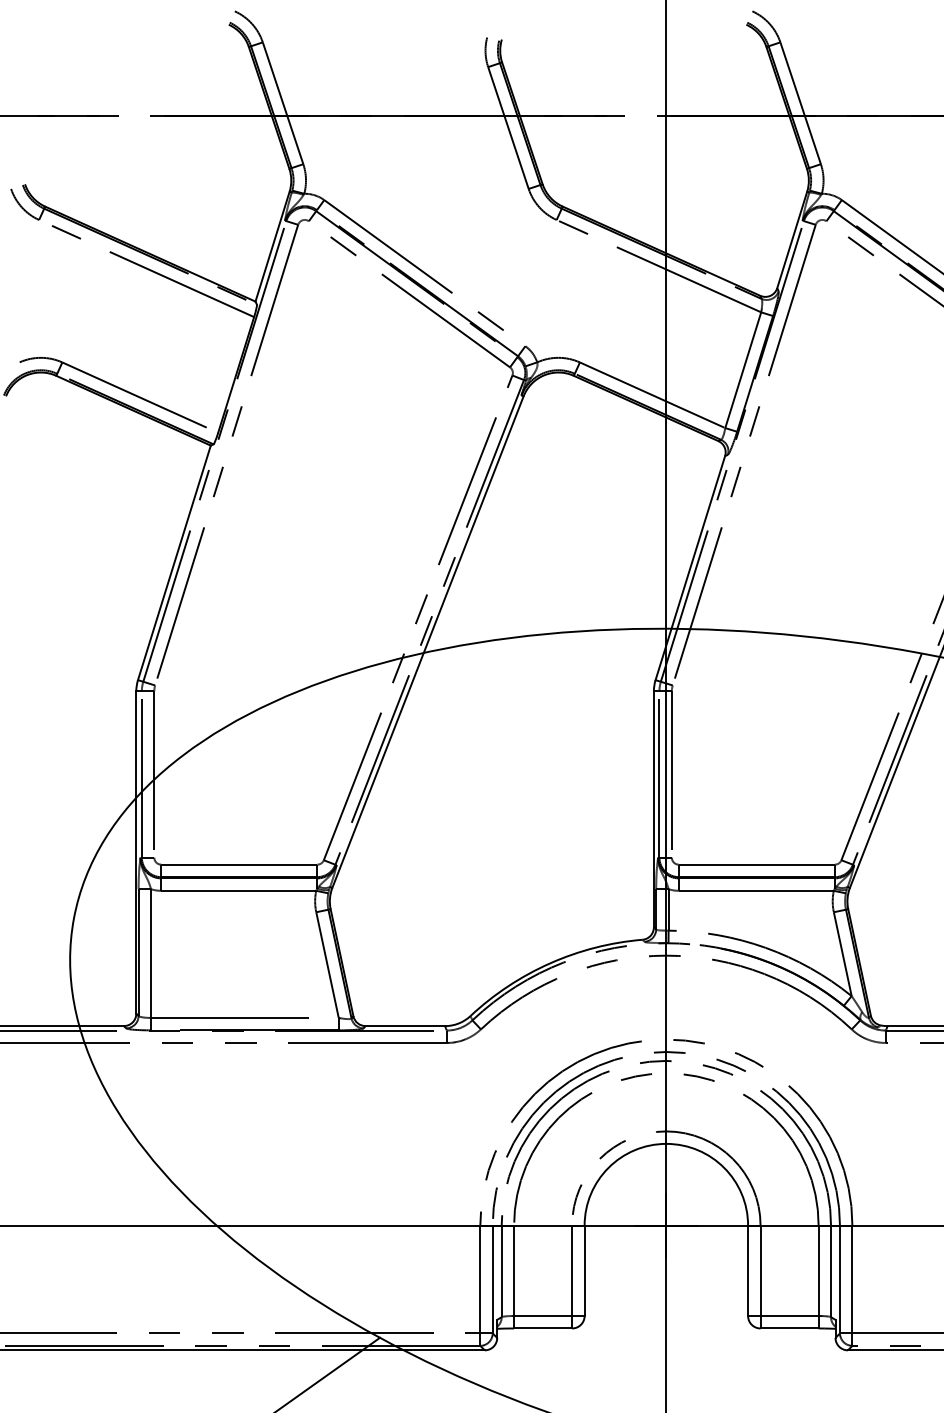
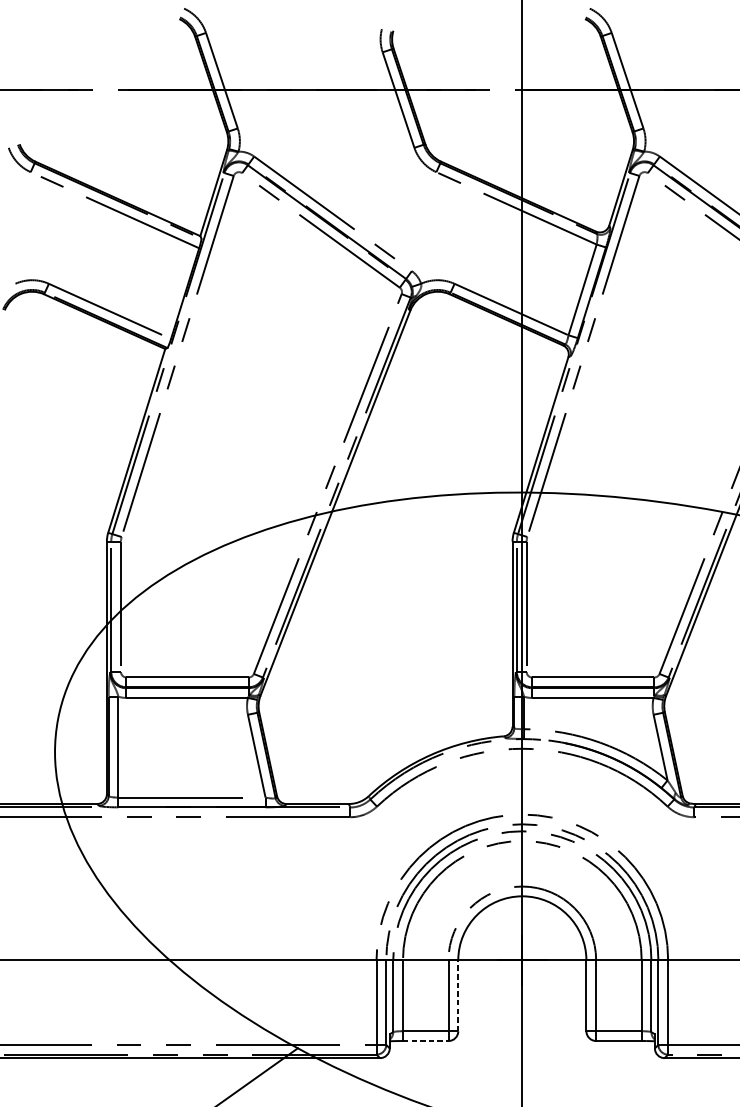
line: (584, 1270) -> (458, 995), solid -> dashed
line: (543, 1328) -> (426, 1041), solid -> dashed

